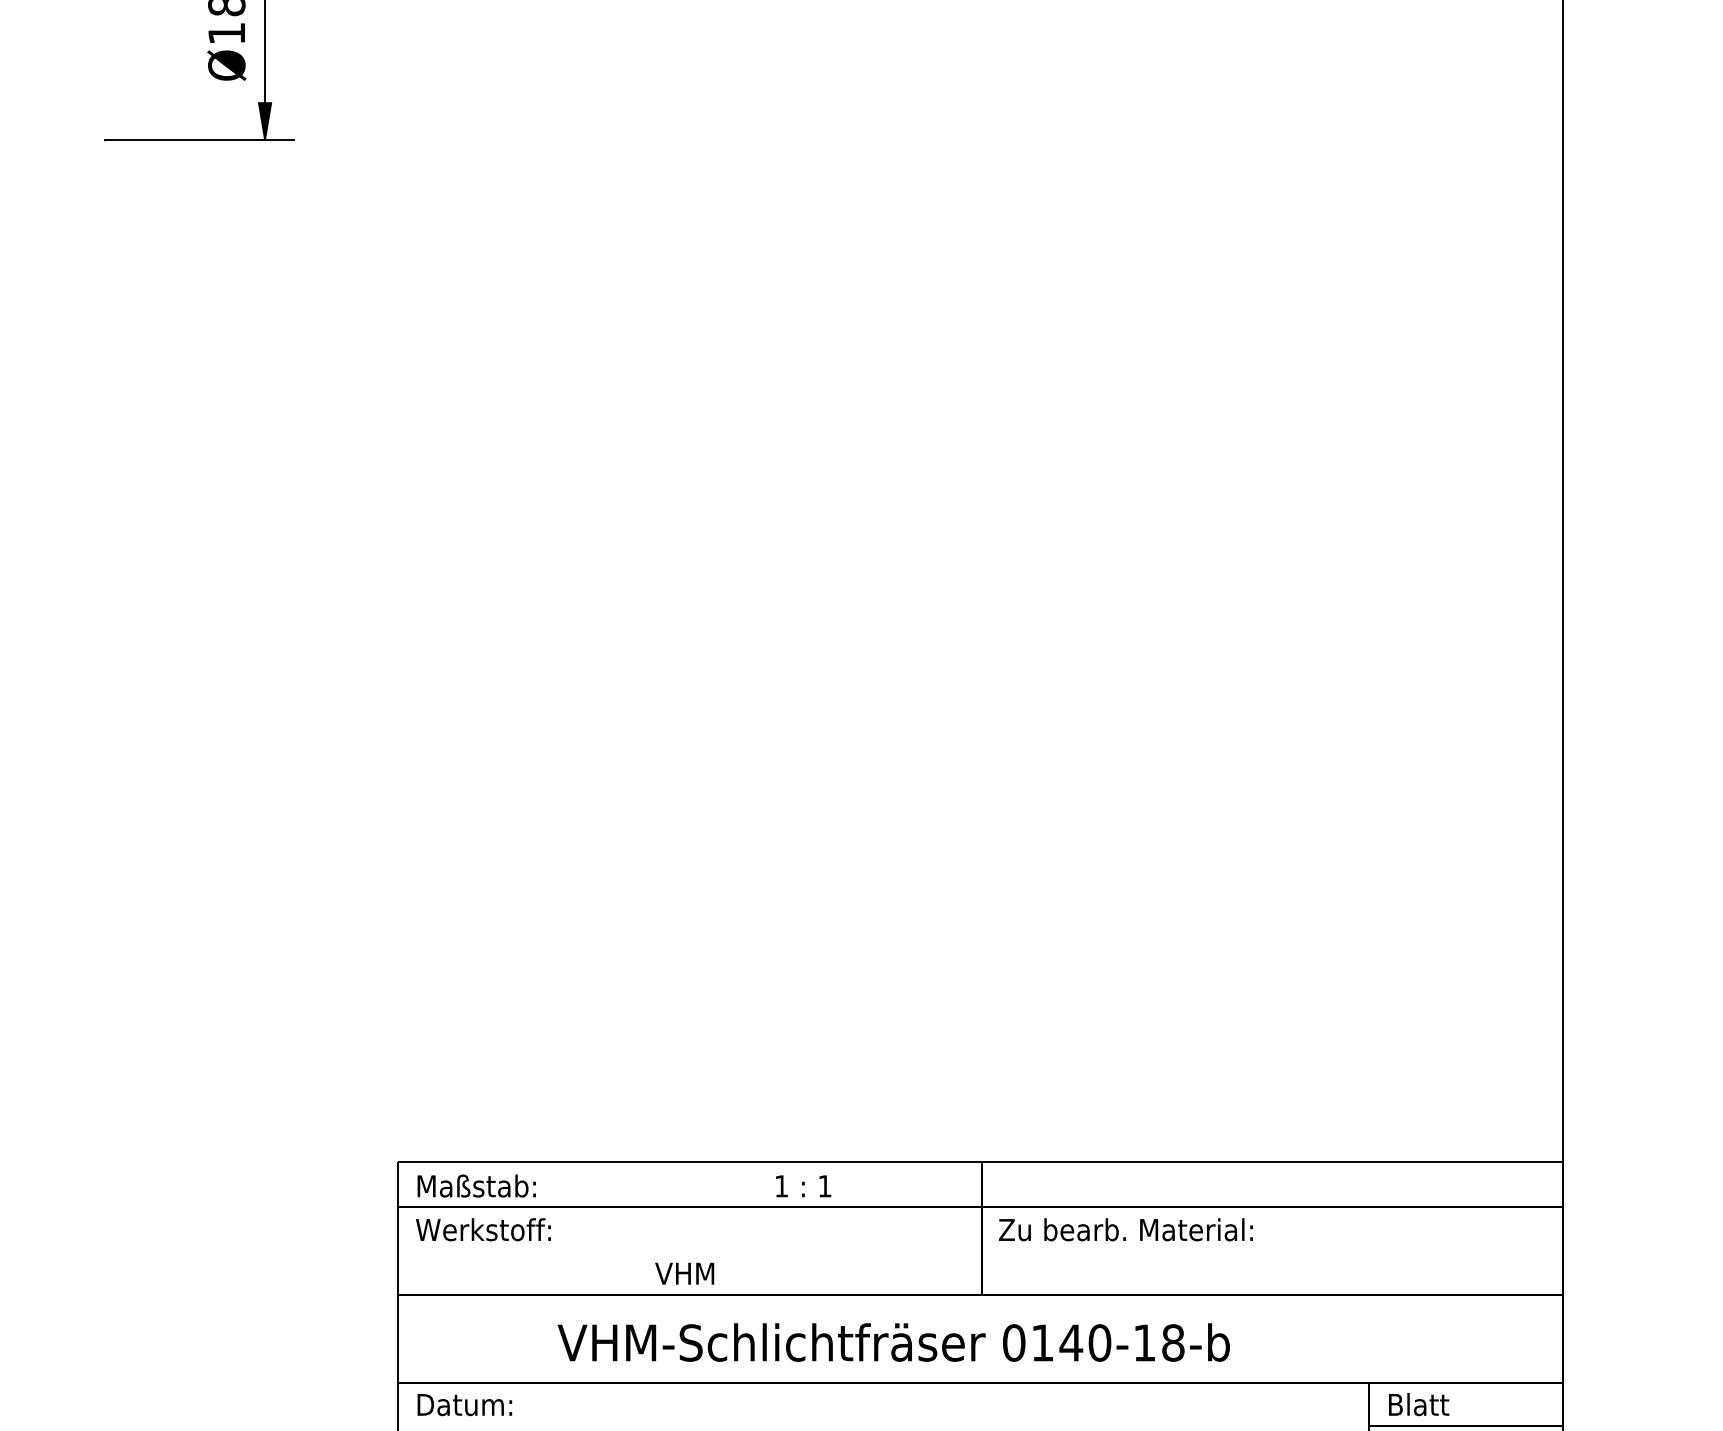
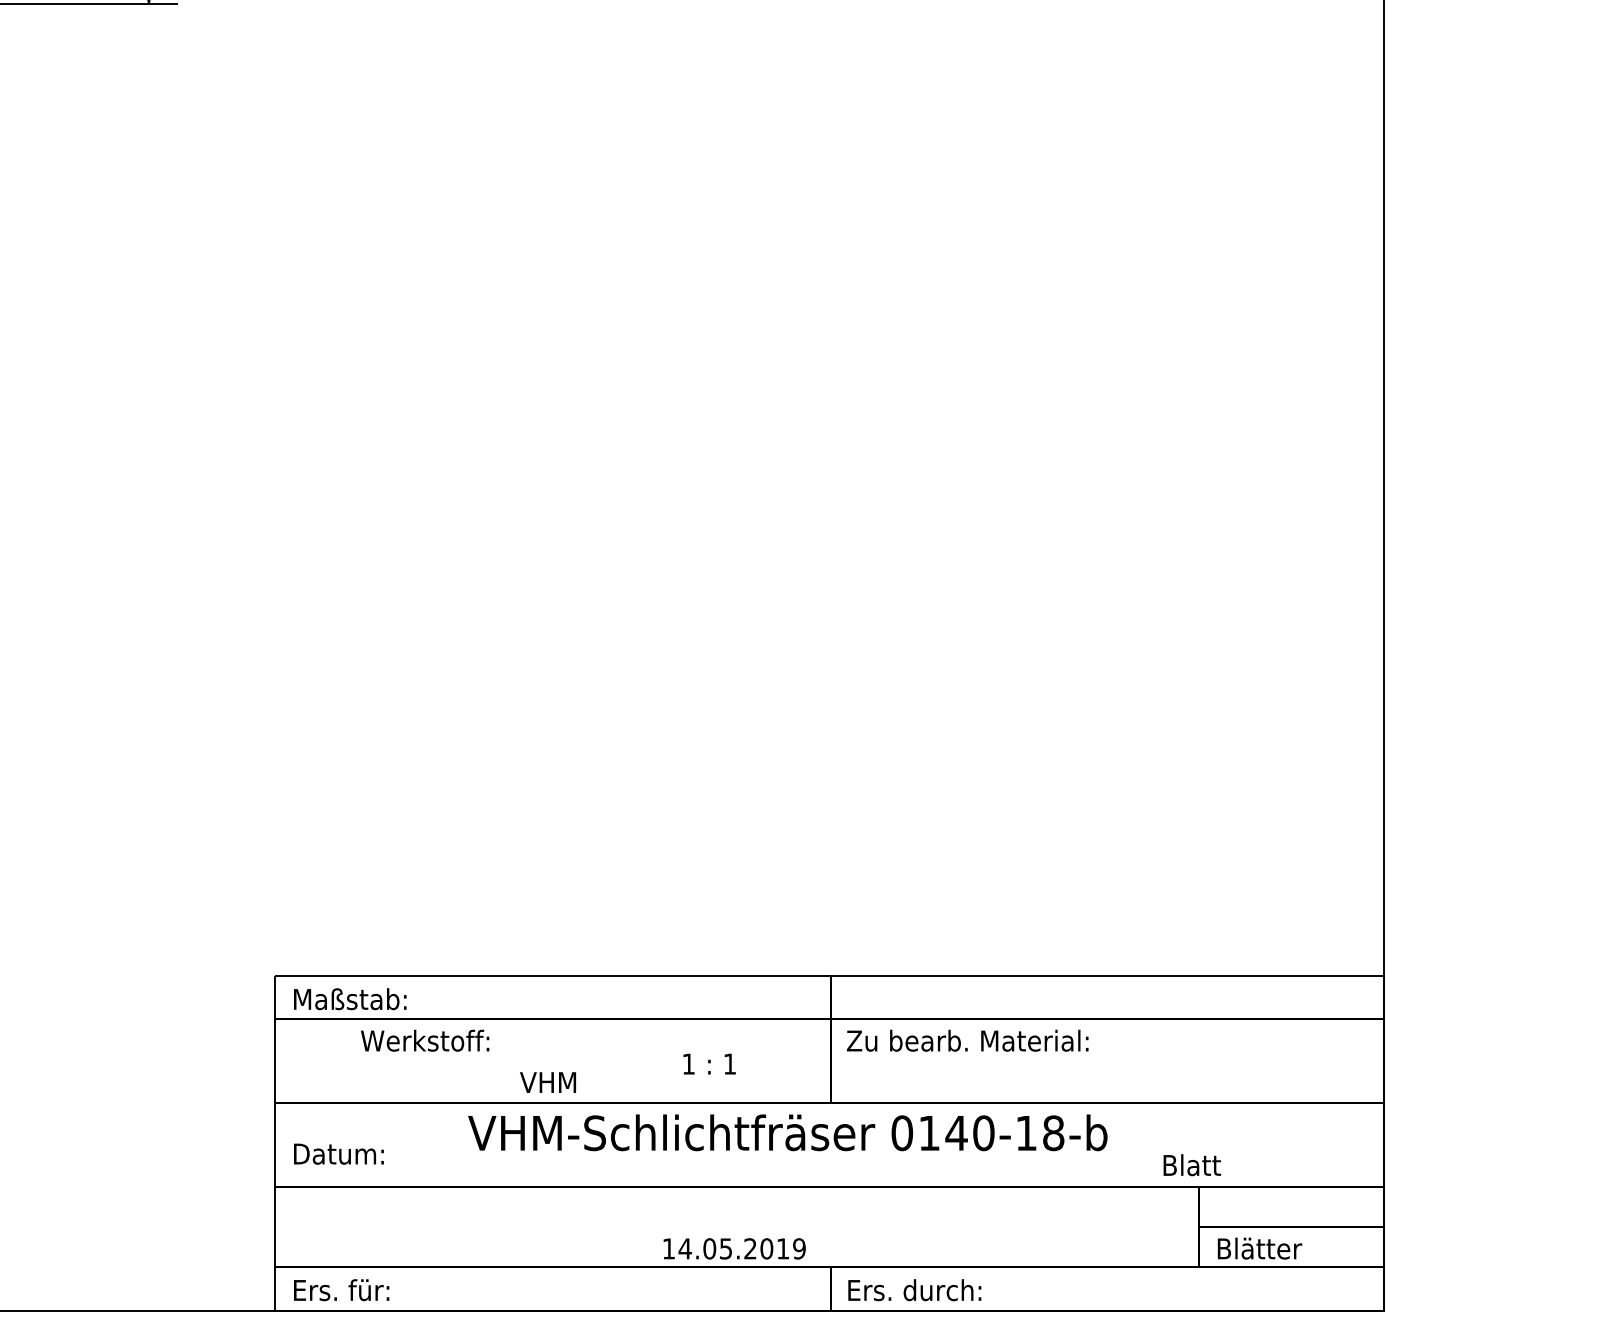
text: (803, 1186) -> (709, 1064), moved
text: (483, 1229) -> (425, 1040), moved
text: (893, 1342) -> (787, 1132), moved
text: (1419, 1404) -> (1192, 1165), moved
text: (464, 1405) -> (338, 1154), moved

